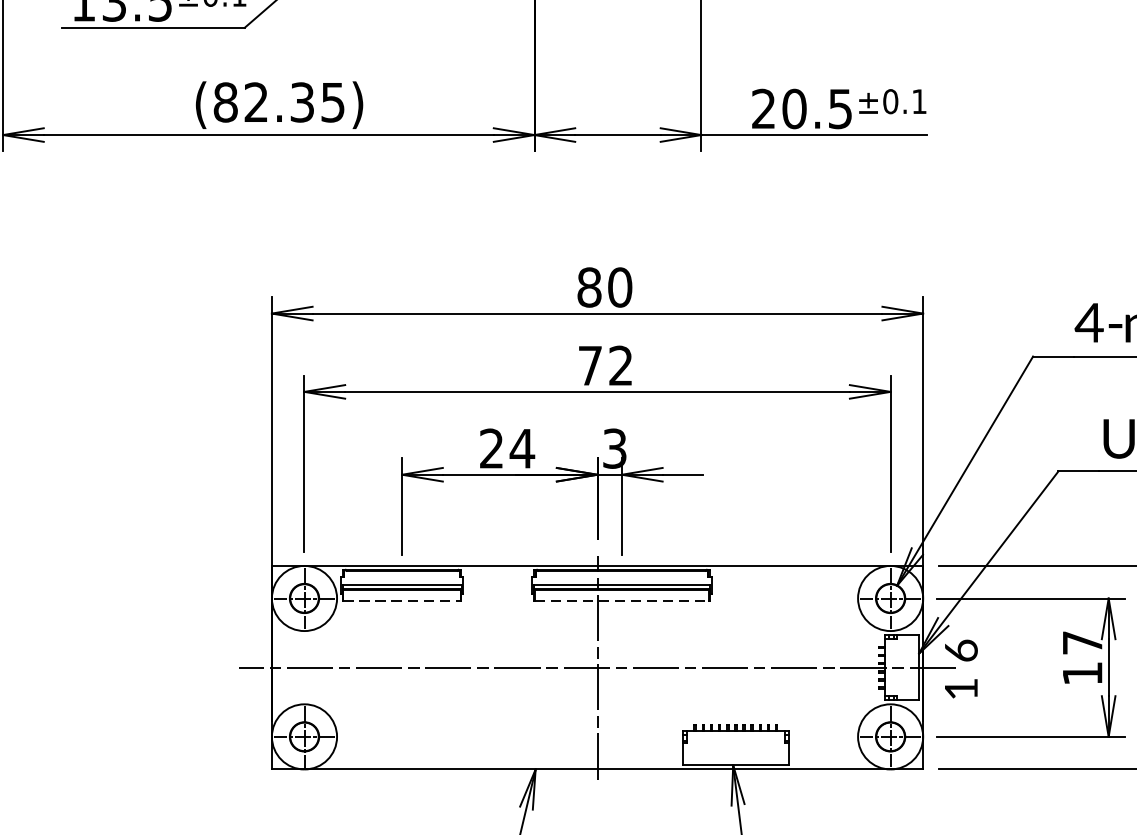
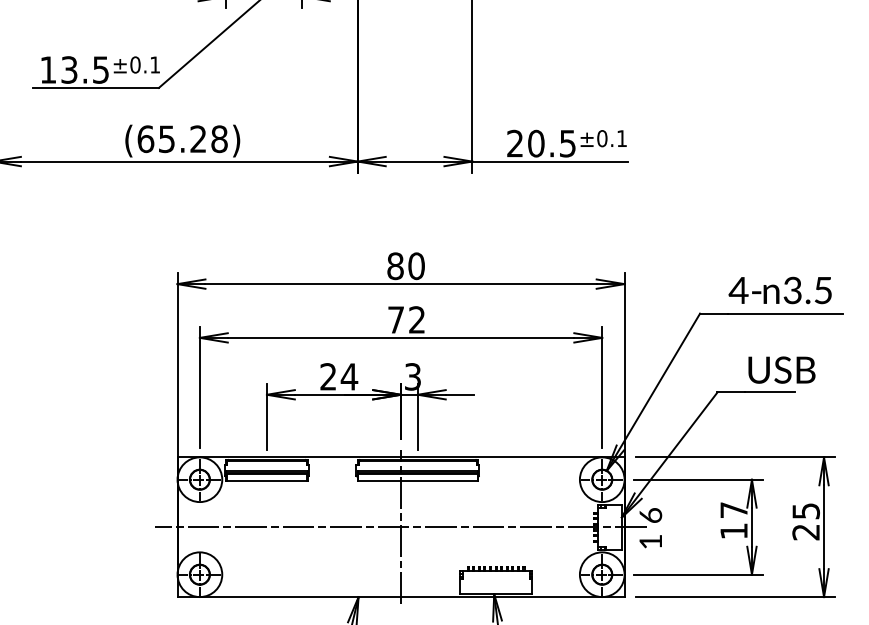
text: (279, 102) -> (182, 139), (82.35) -> (65.28)
line: (402, 601) -> (267, 481), dashed -> solid
line: (621, 601) -> (417, 481), dashed -> solid

